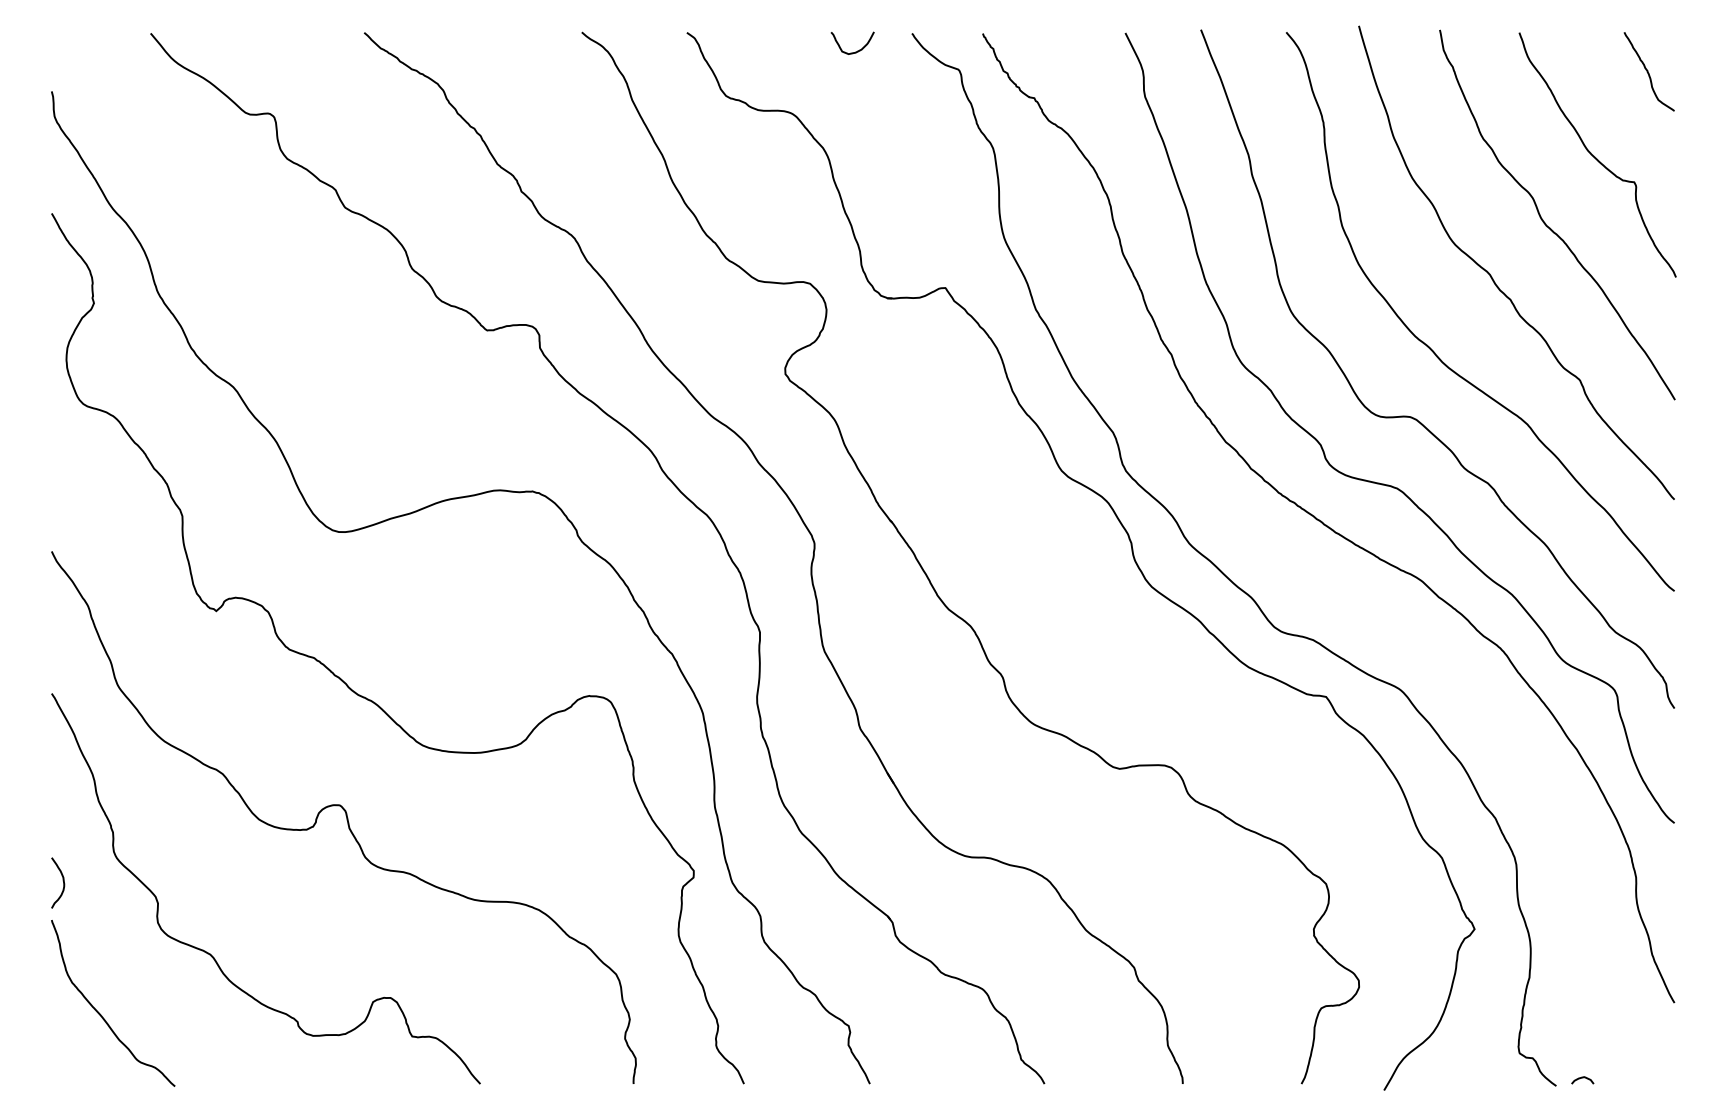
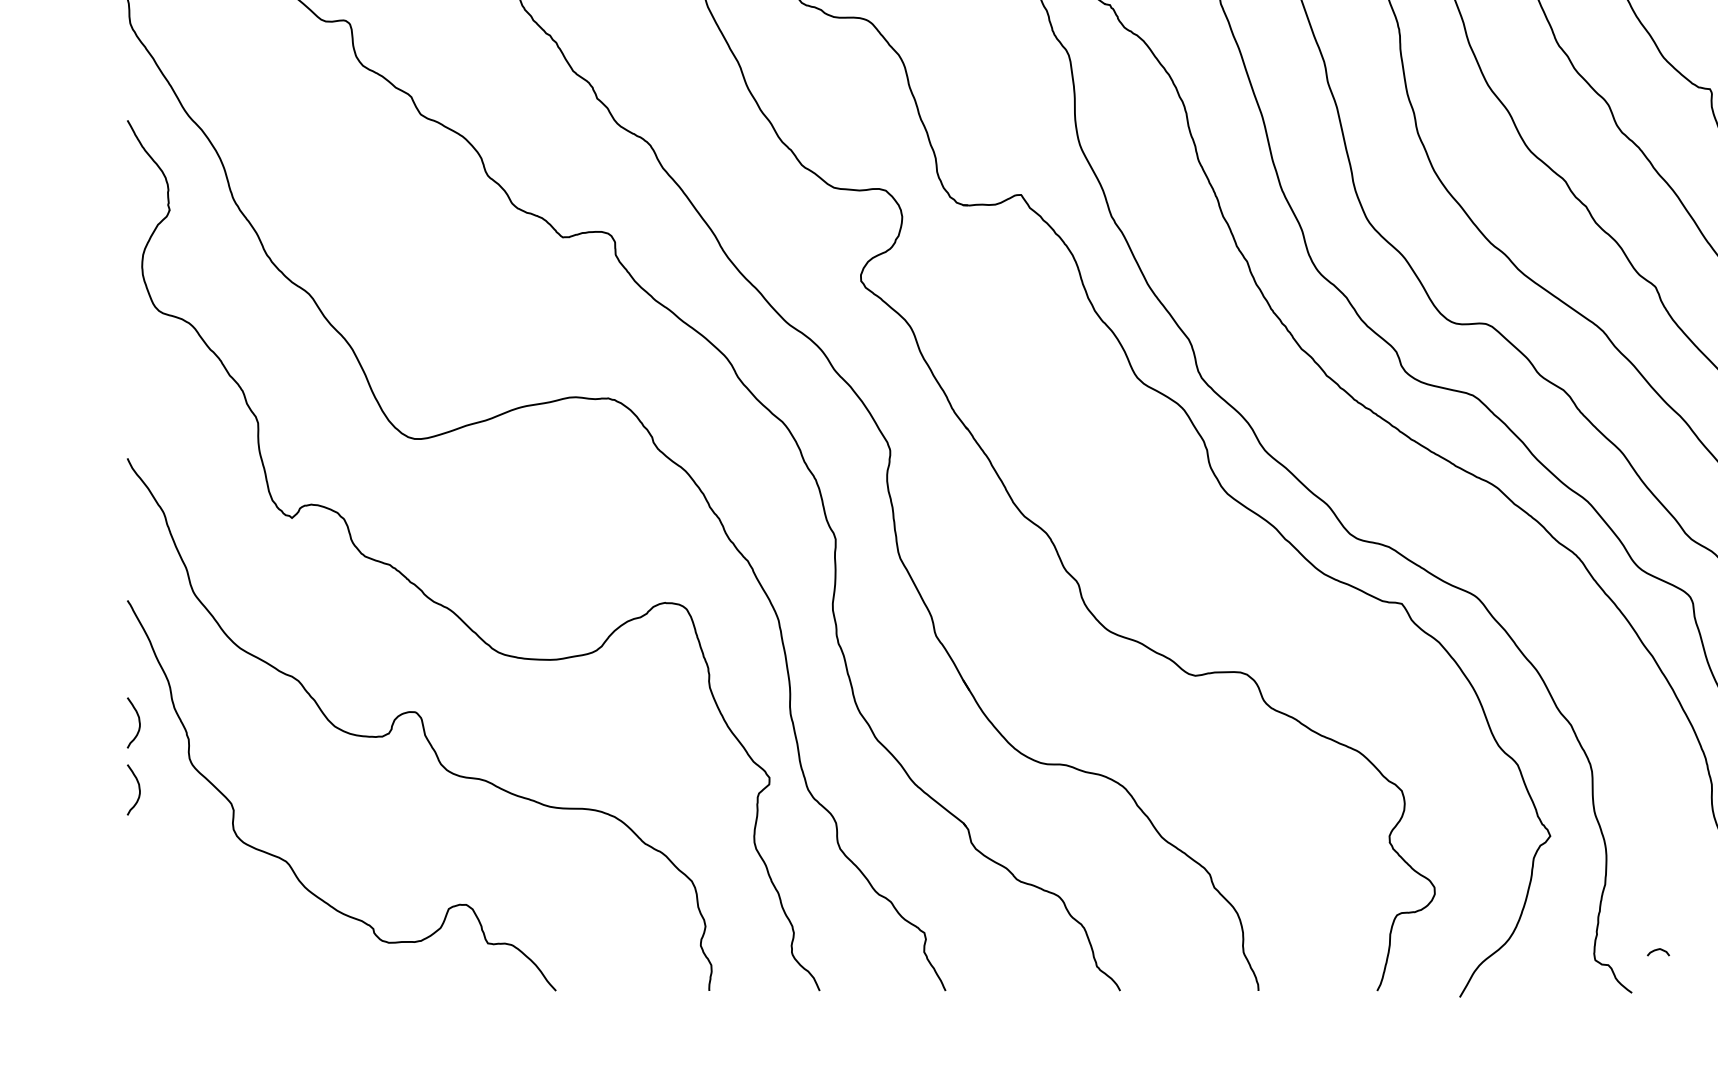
curve: (62, 813) -> (138, 720), added
curve: (101, 1014) -> (177, 921), removed
curve: (1582, 1078) -> (1658, 950), moved

